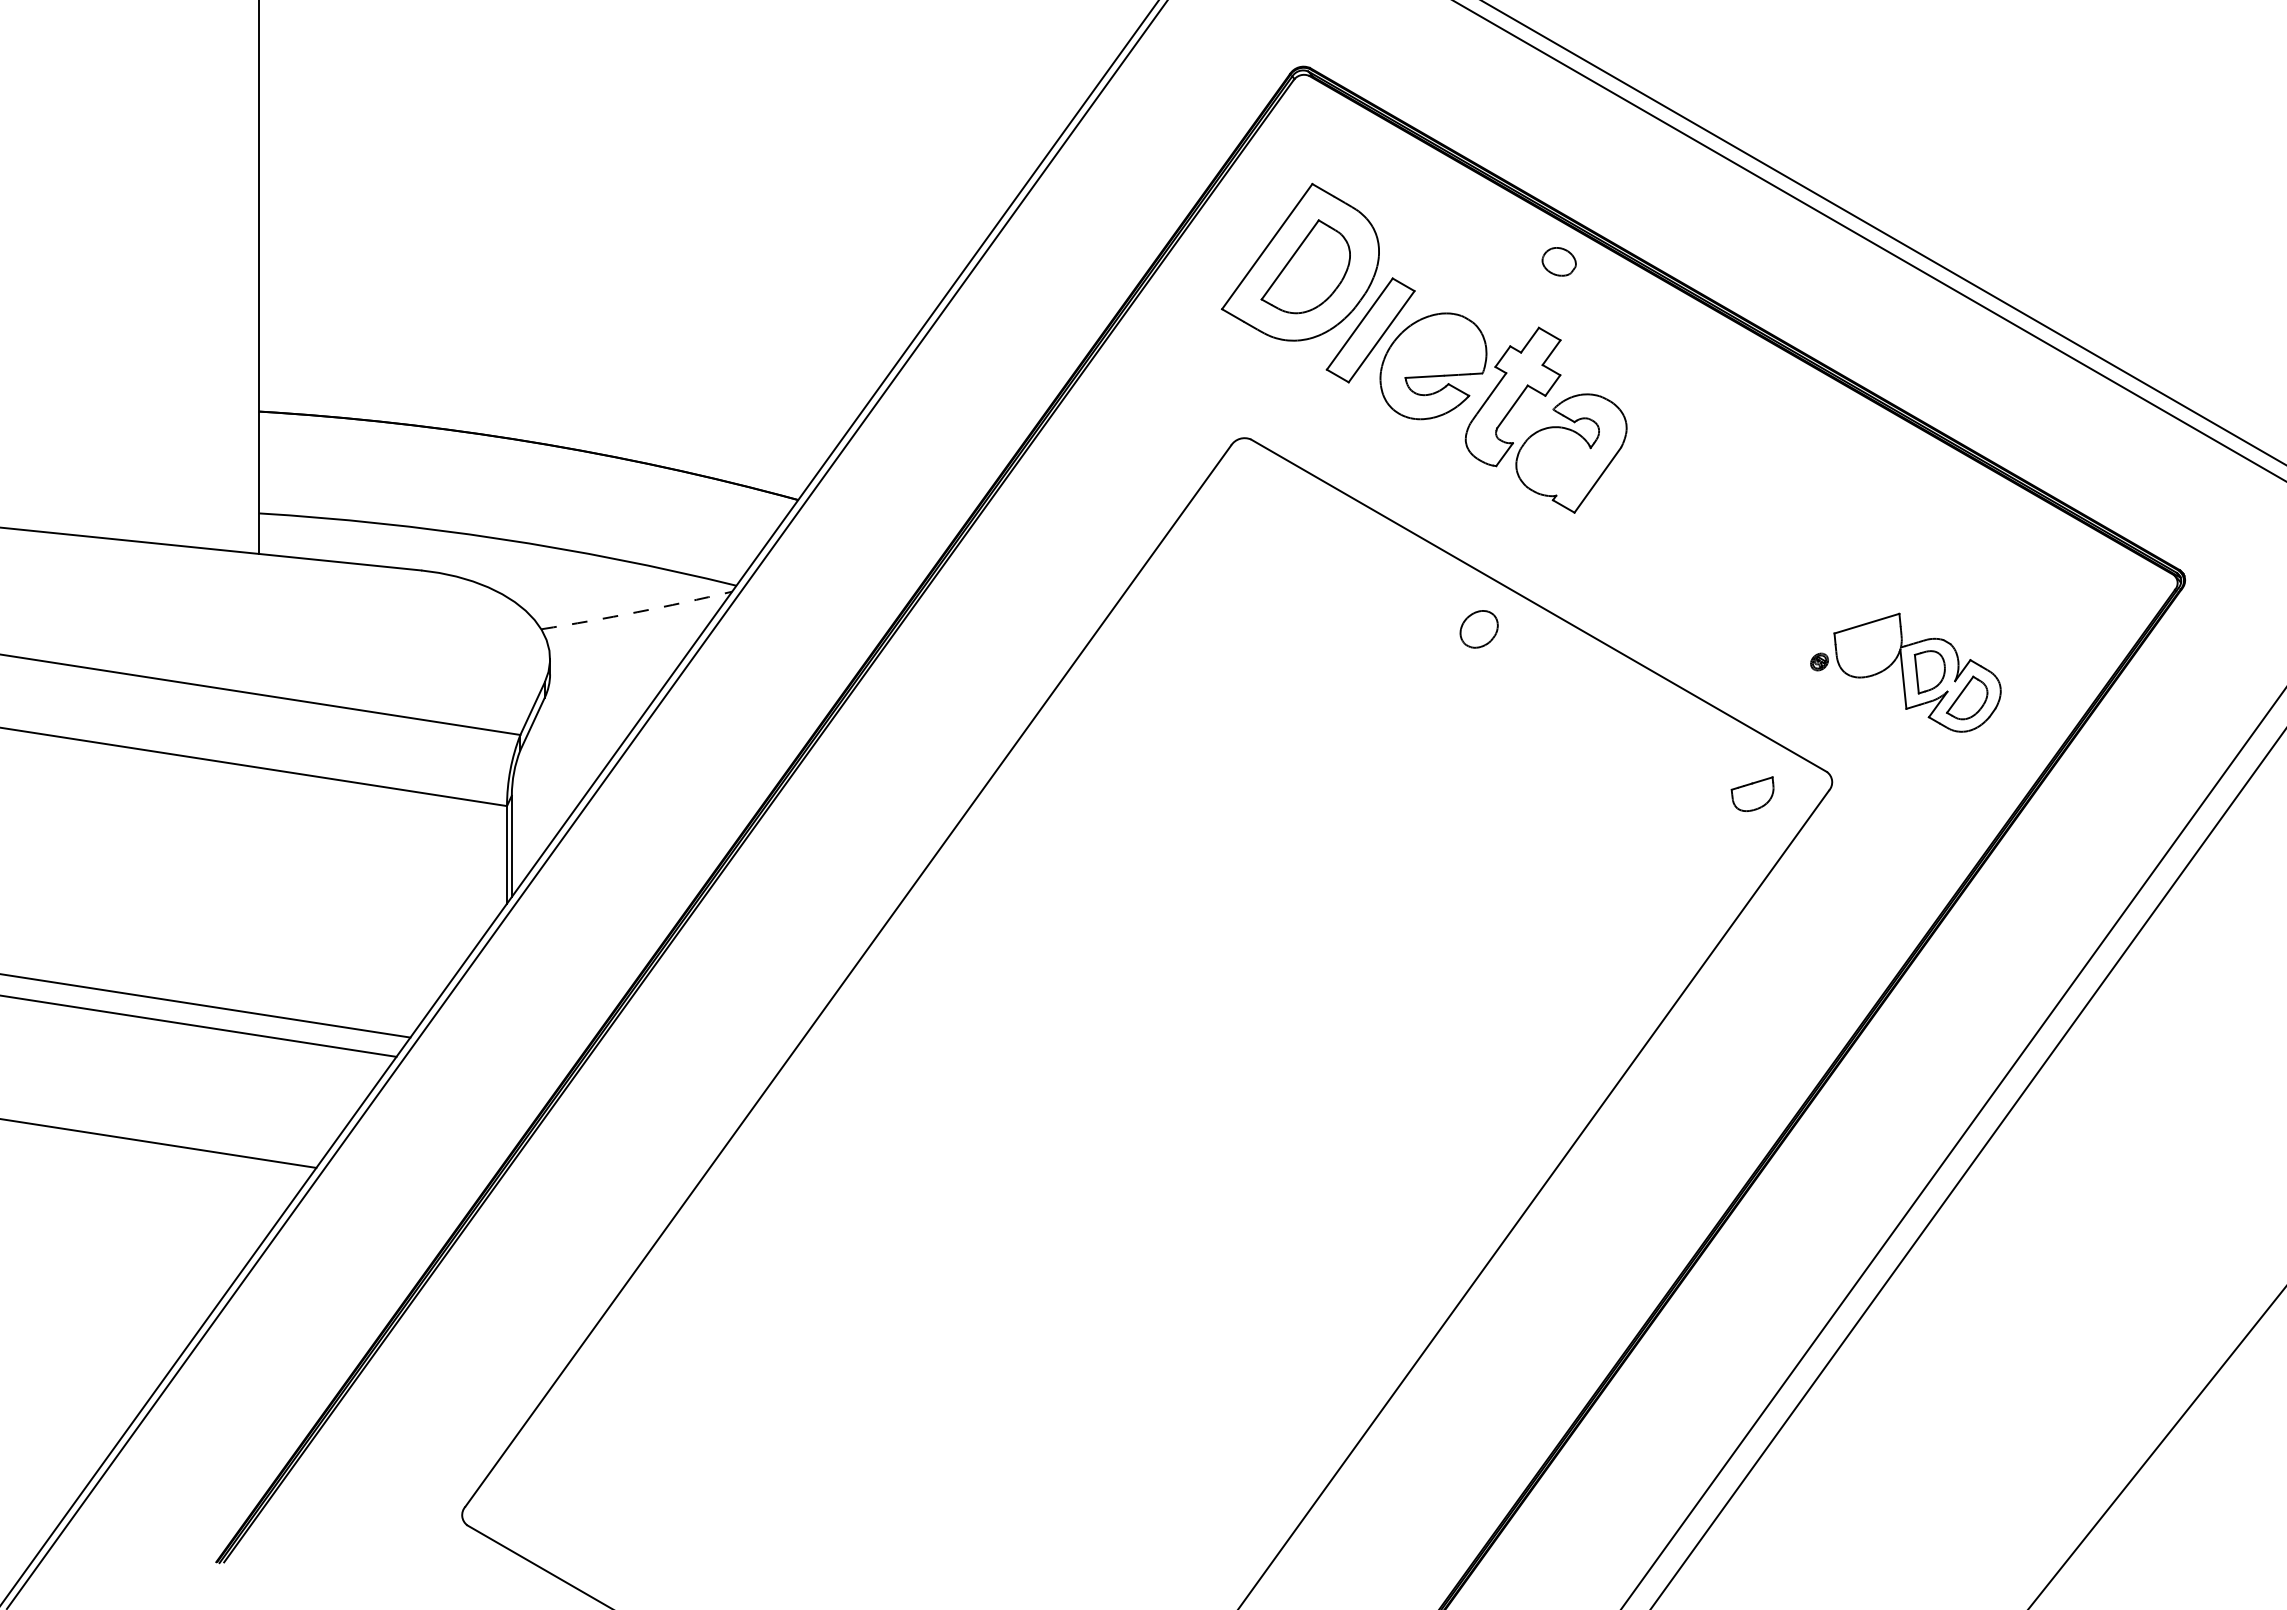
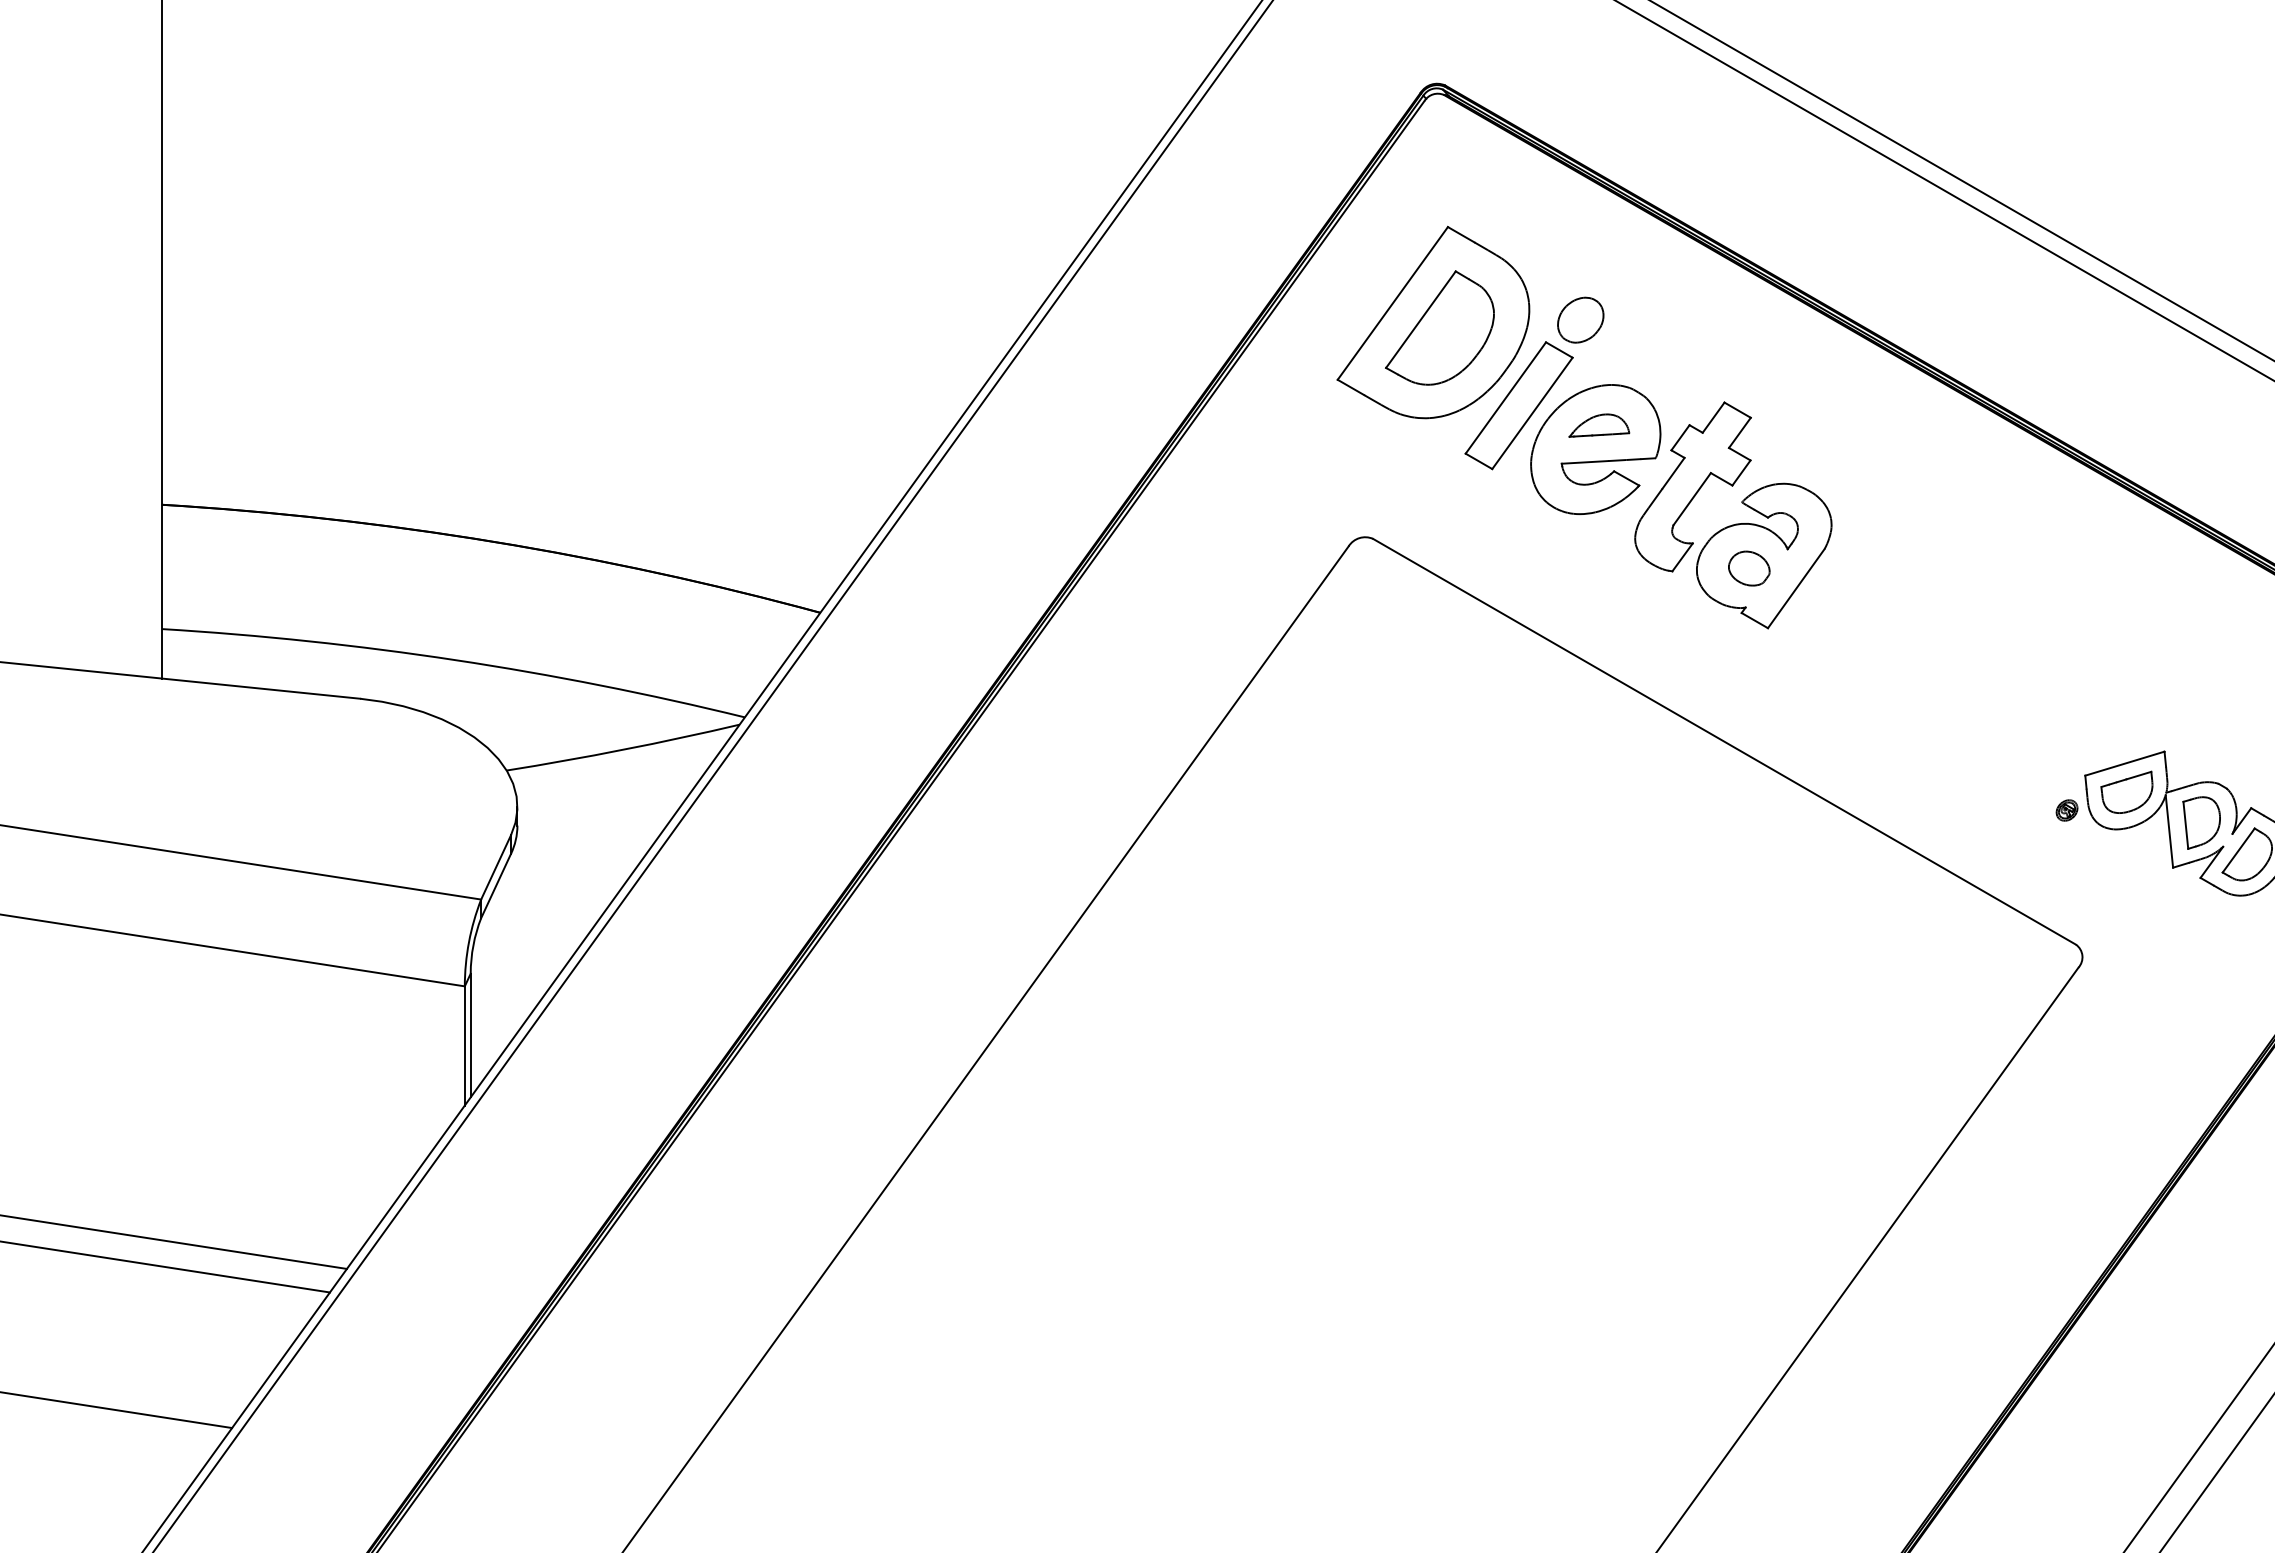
part: (1558, 261) -> (1748, 568), moved
part: (1436, 346) -> (1599, 425), added
arc: (637, 612) -> (624, 750), dashed -> solid
part: (1478, 629) -> (1579, 320), moved
part: (1752, 793) -> (2126, 791), moved

